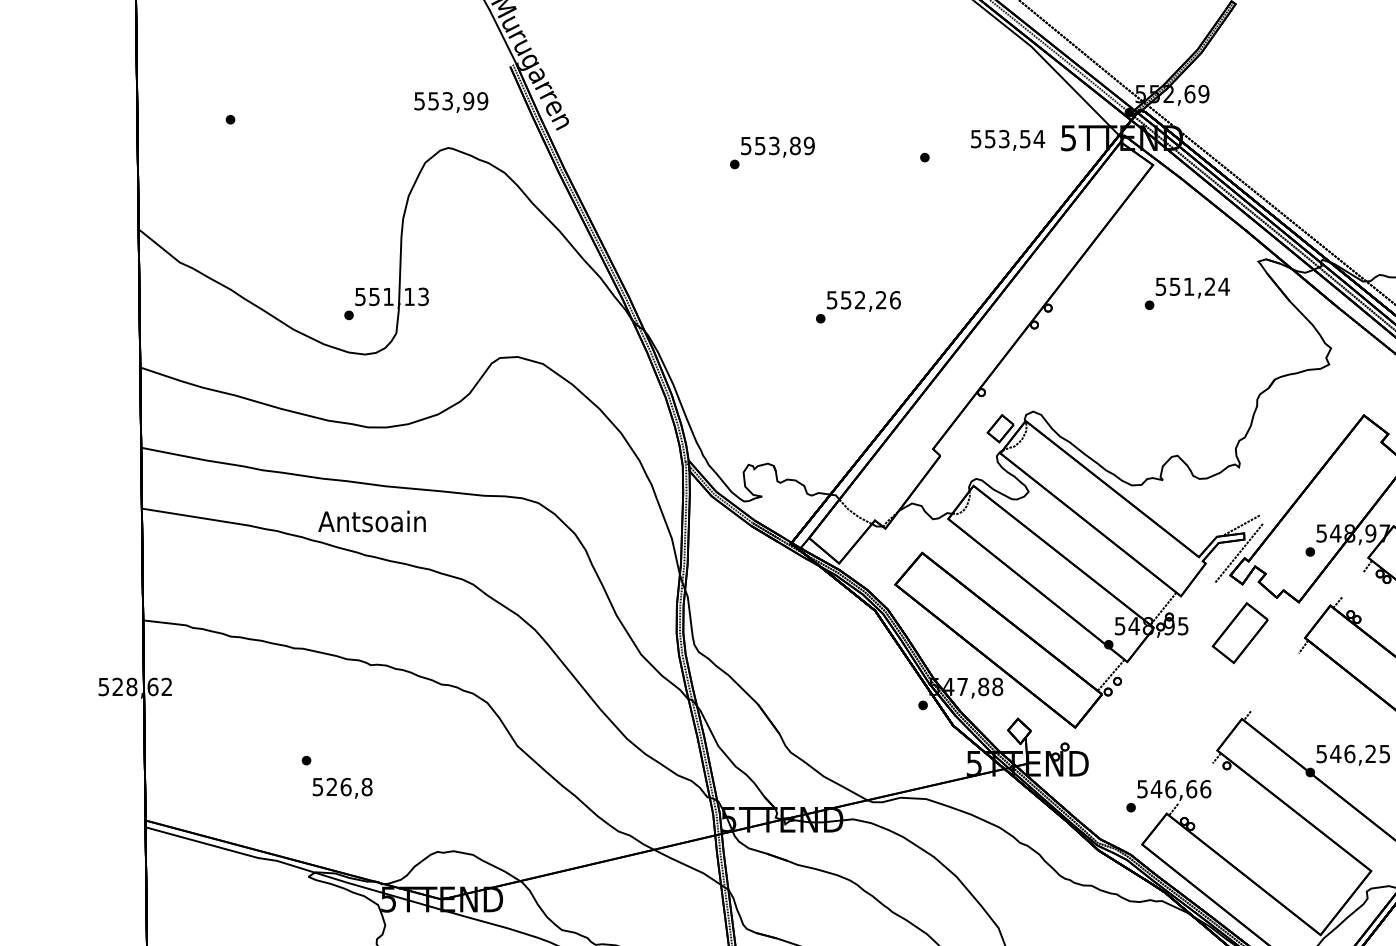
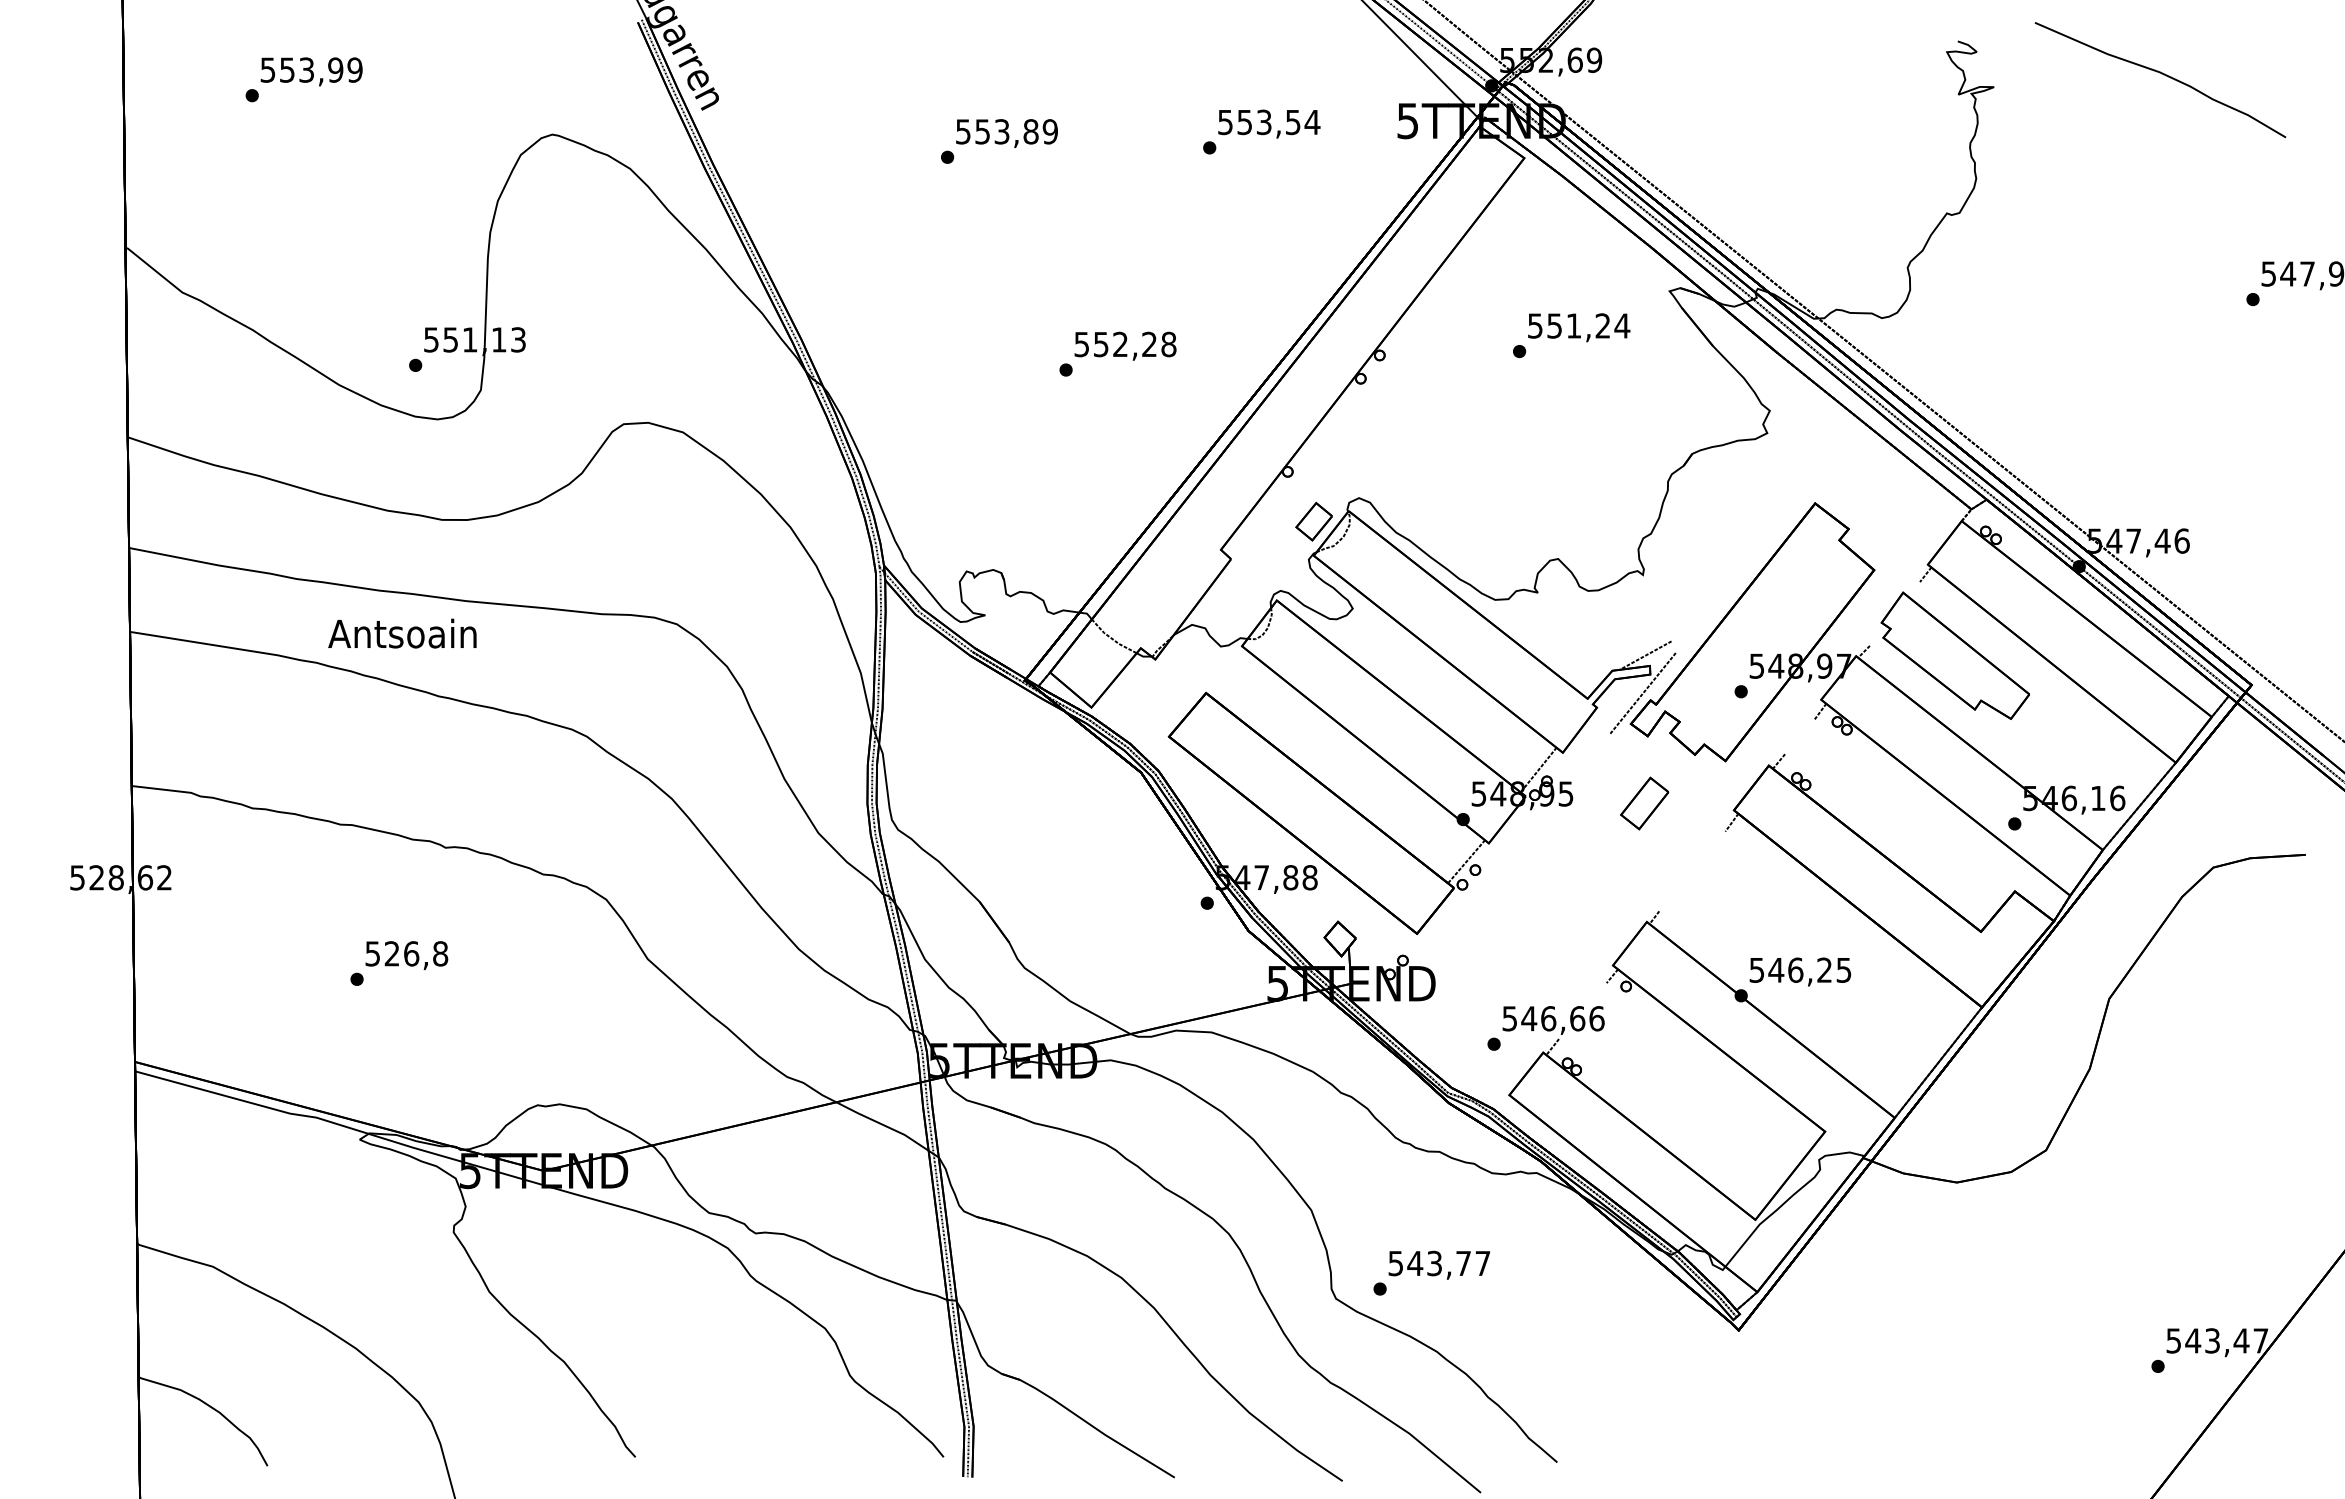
text: (451, 102) -> (311, 71), moved
text: (1008, 139) -> (1269, 123), moved
text: (895, 300) -> (1168, 344), 552,26 -> 552,28
text: (372, 521) -> (402, 633), moved
part: (1240, 633) -> (1644, 803), size x0.62
text: (342, 788) -> (406, 955), moved

